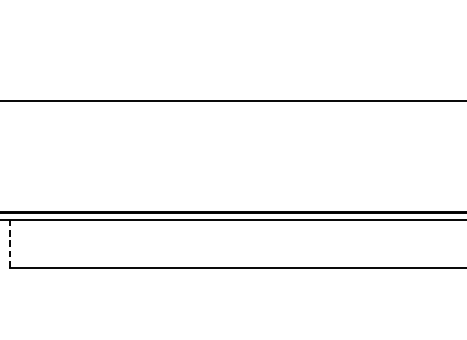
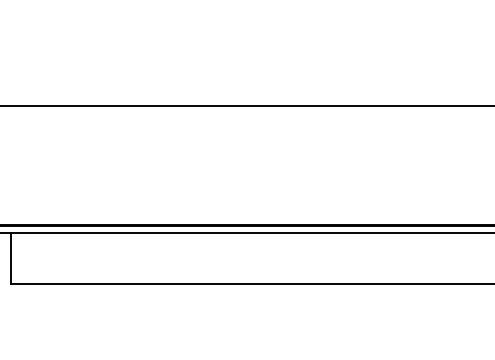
line: (9, 244) -> (10, 258), dashed -> solid

